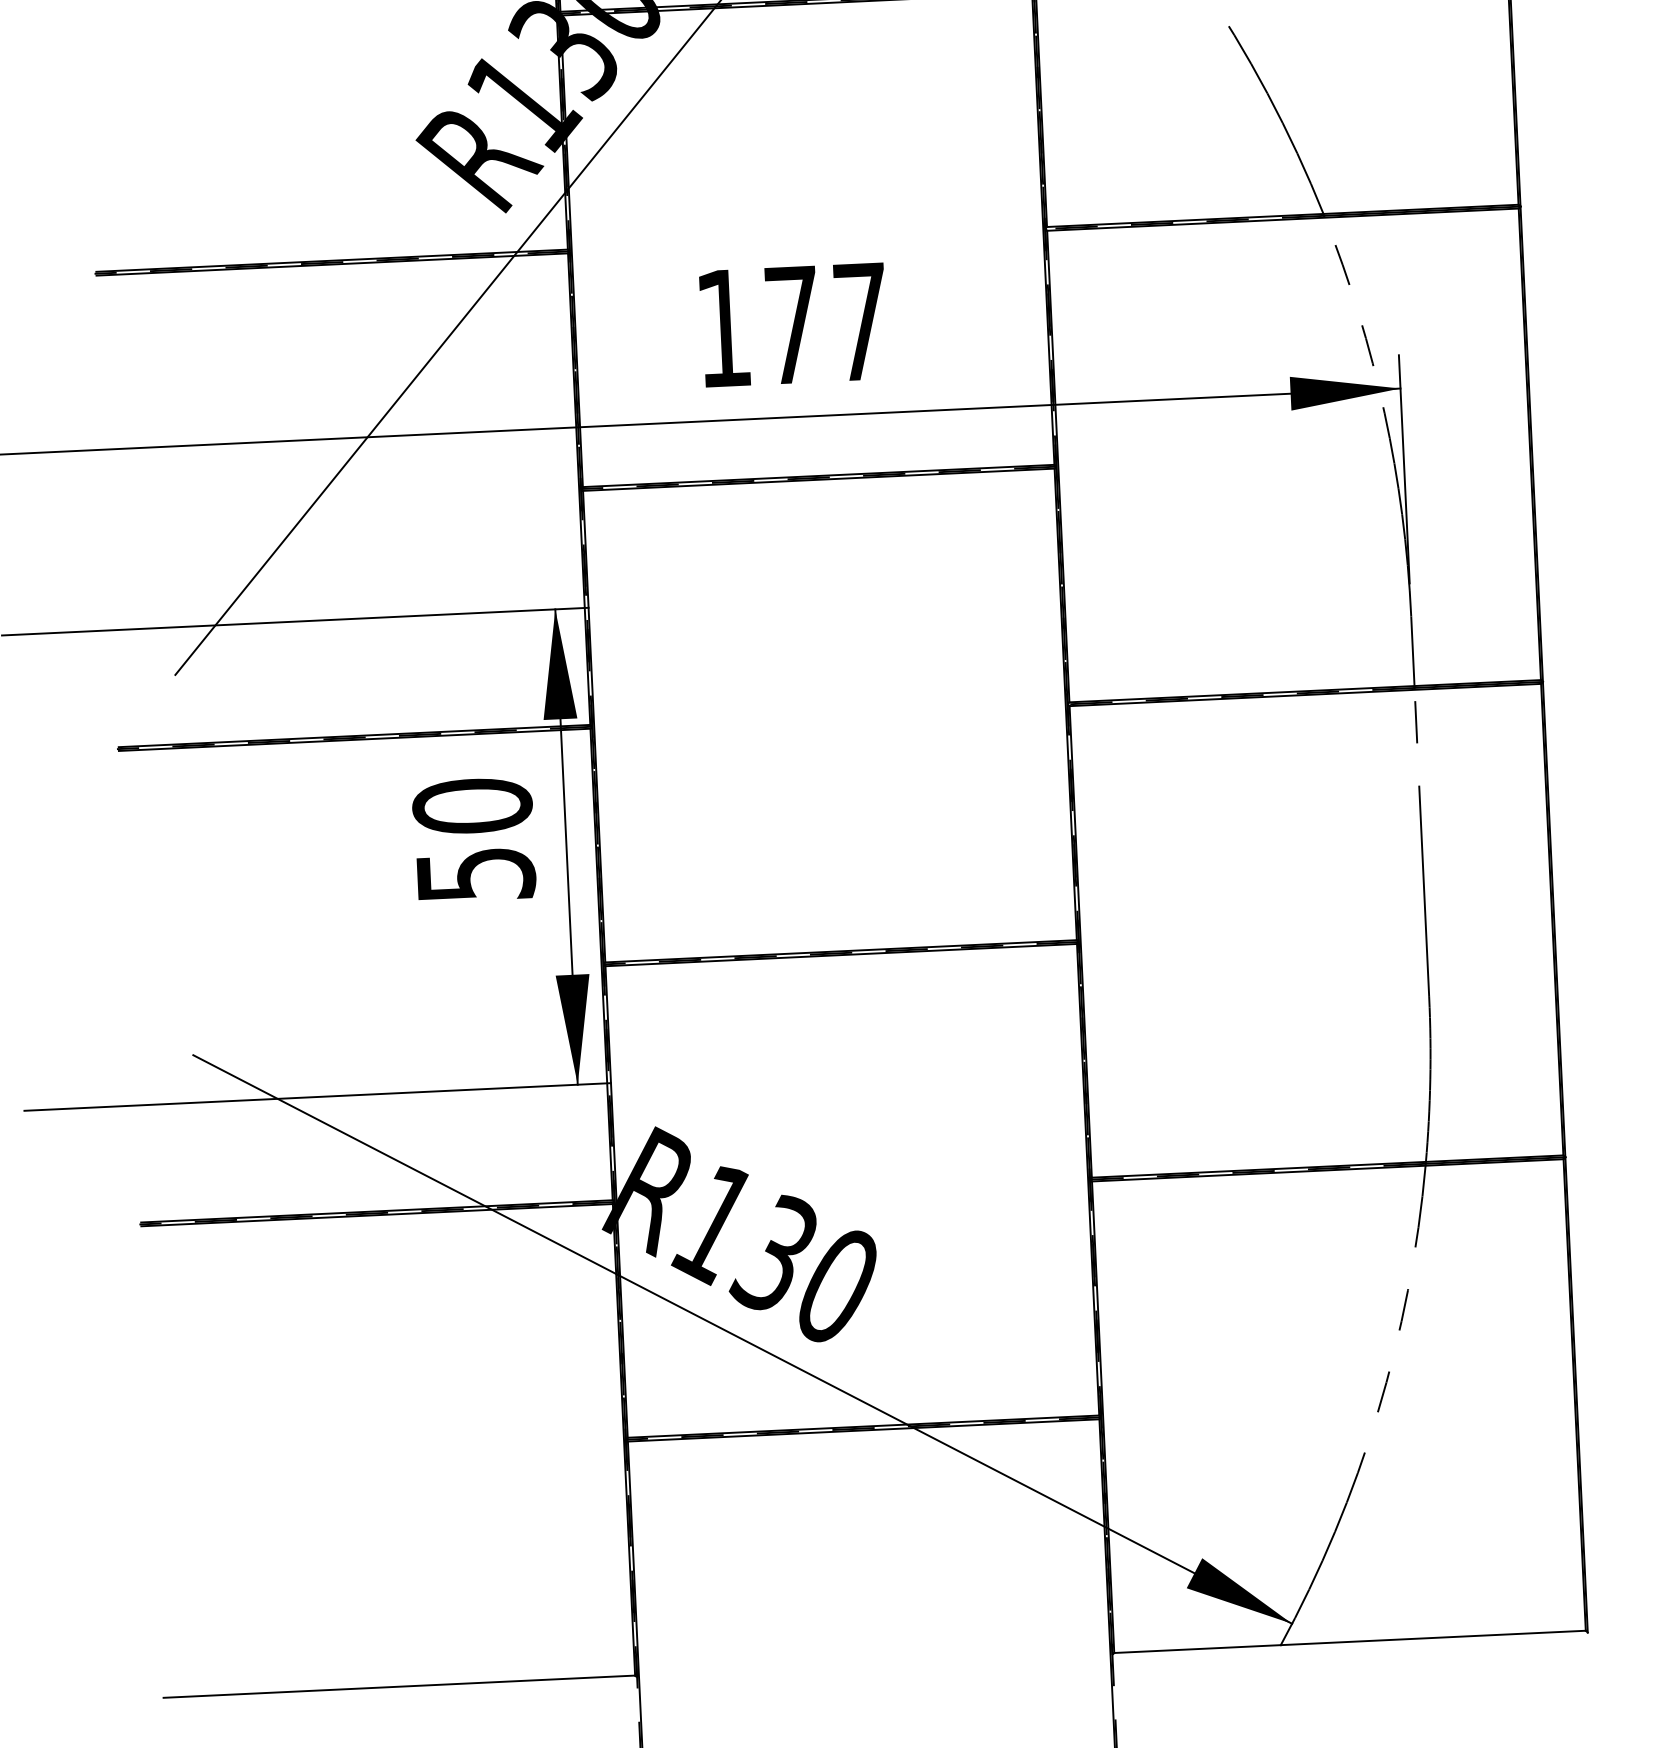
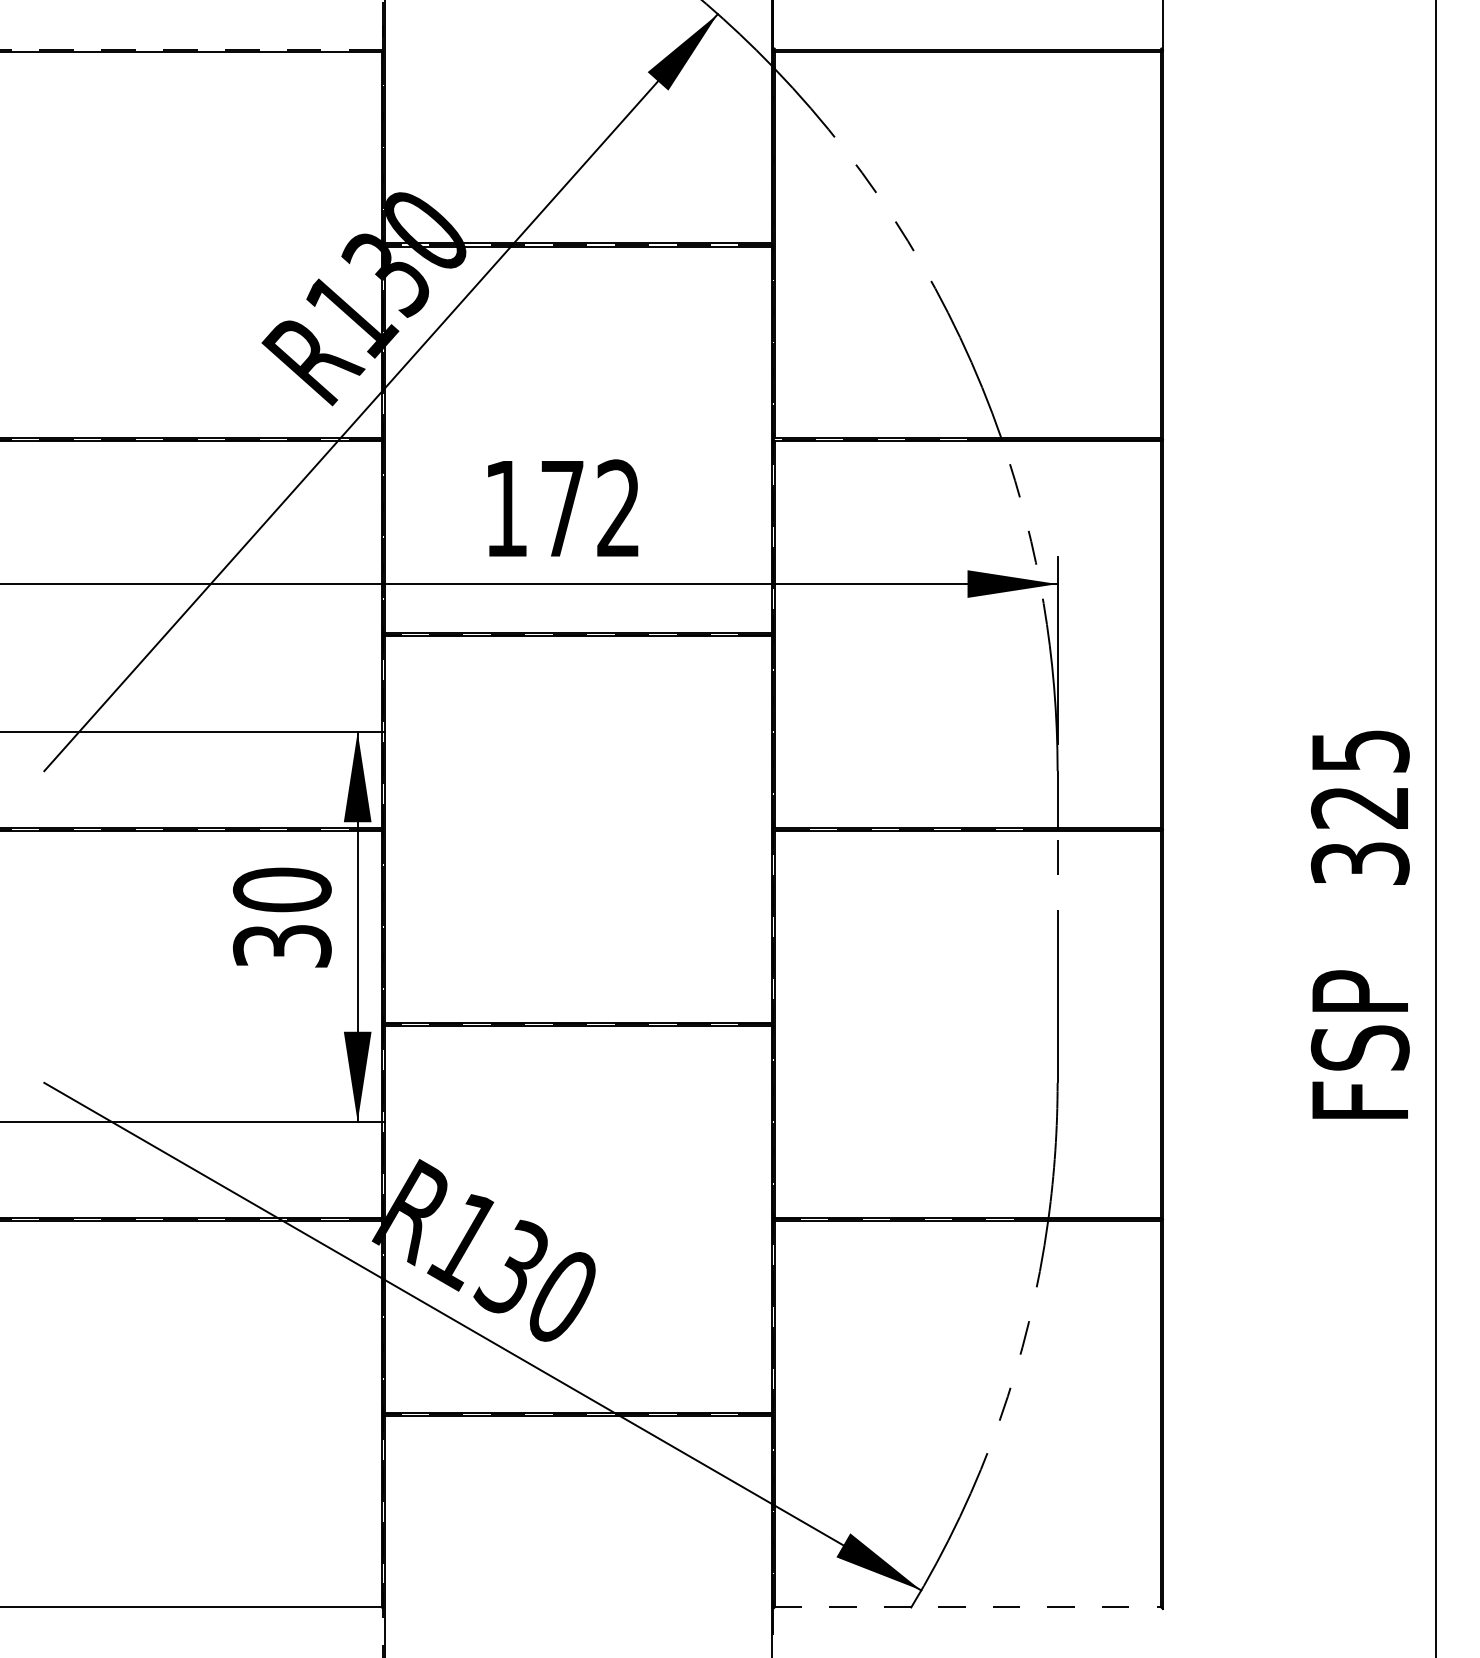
text: (860, 320) -> (618, 507), 177 -> 172
text: (474, 875) -> (281, 946), 50 -> 30
line: (1350, 1641) -> (968, 1607), solid -> dashed

